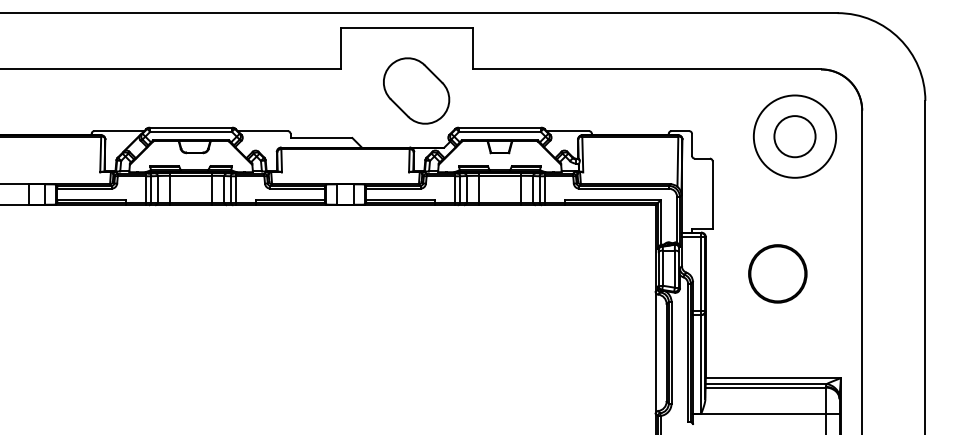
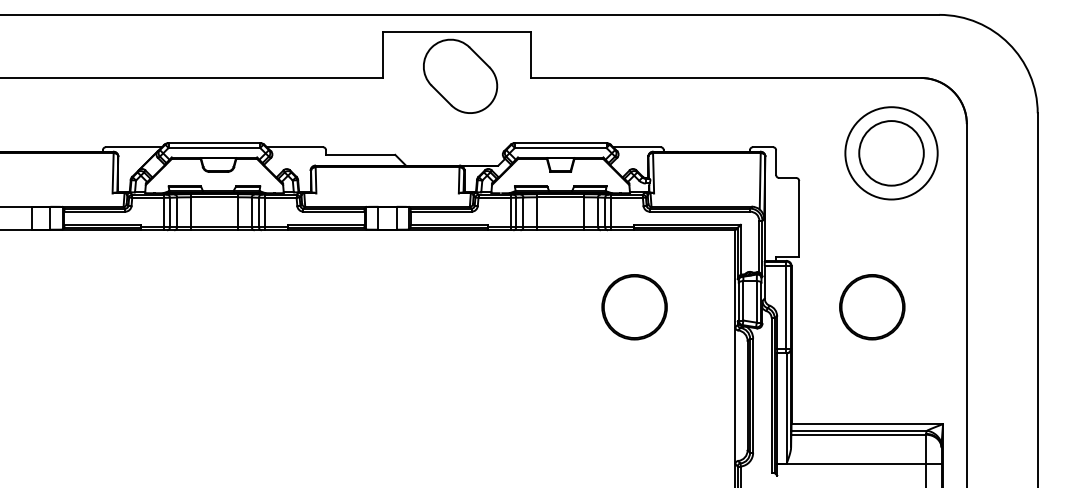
part: (416, 90) -> (460, 75), moved
circle: (794, 136) -> (890, 153), size x1.4
circle: (565, 273) -> (634, 306), added

